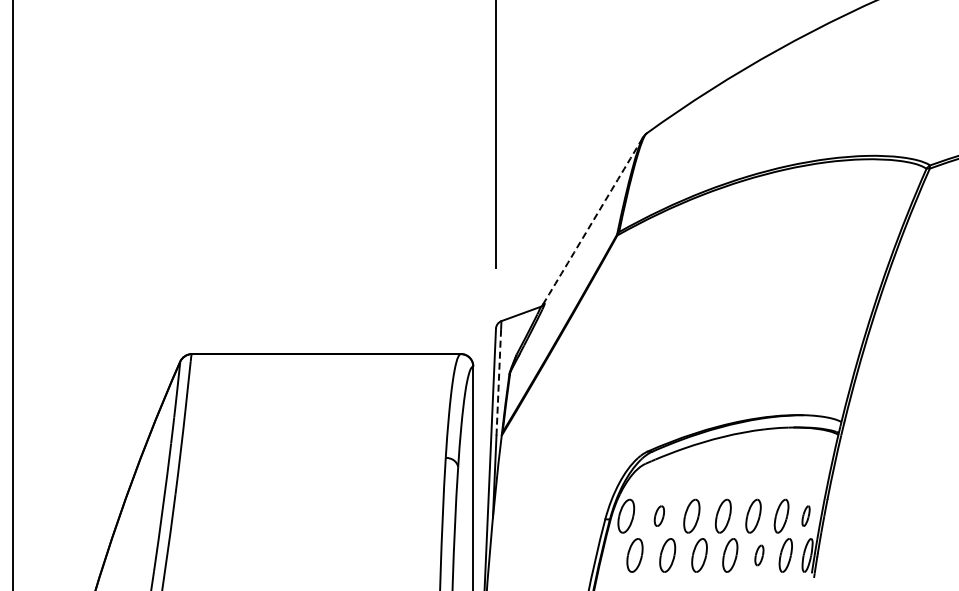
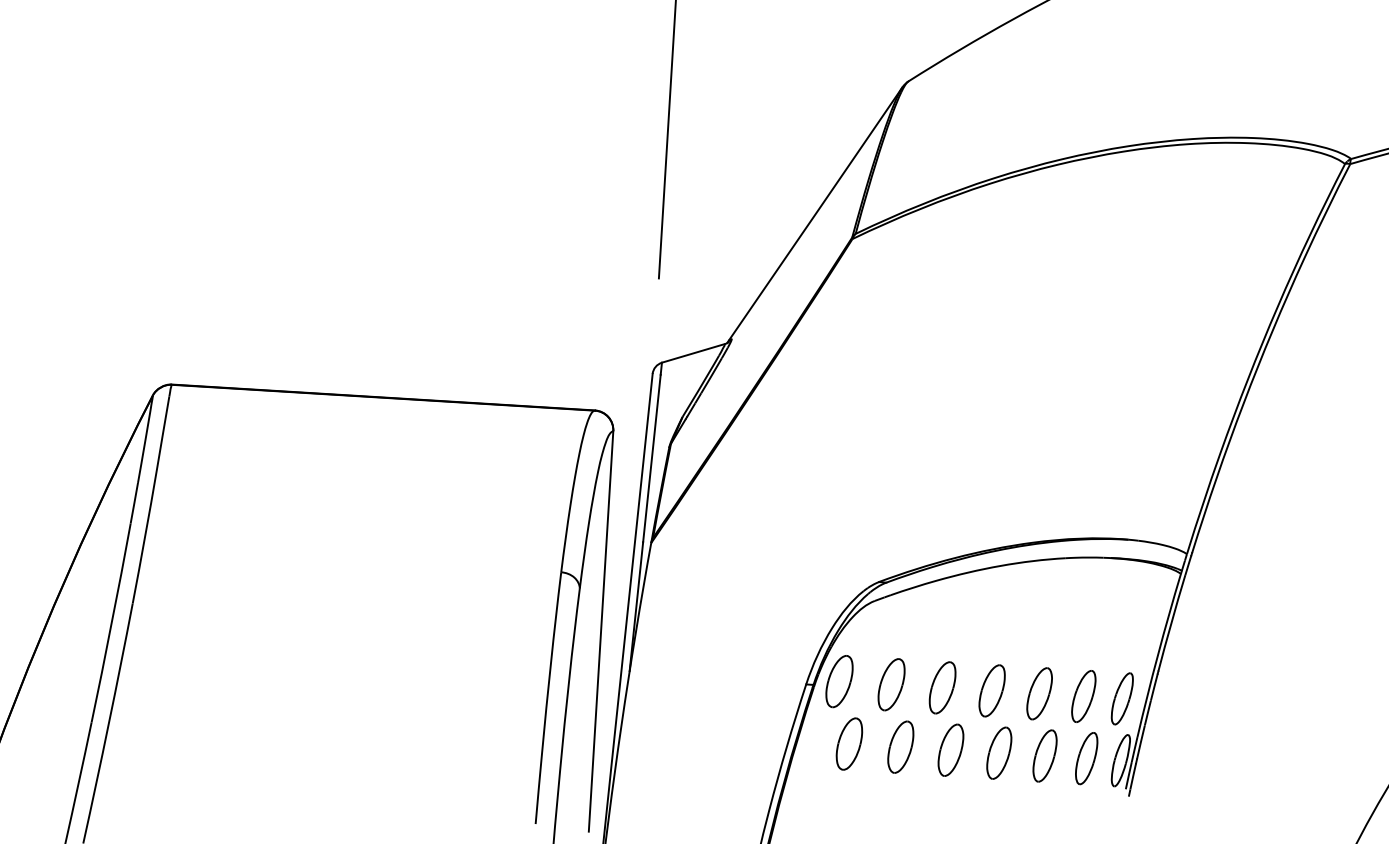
arc: (592, 221) -> (814, 214), dashed -> solid
line: (498, 381) -> (651, 457), dashed -> solid
part: (659, 515) -> (891, 683), size x1.67
part: (805, 515) -> (1121, 697), size x1.67
part: (759, 555) -> (1045, 756), size x1.67

